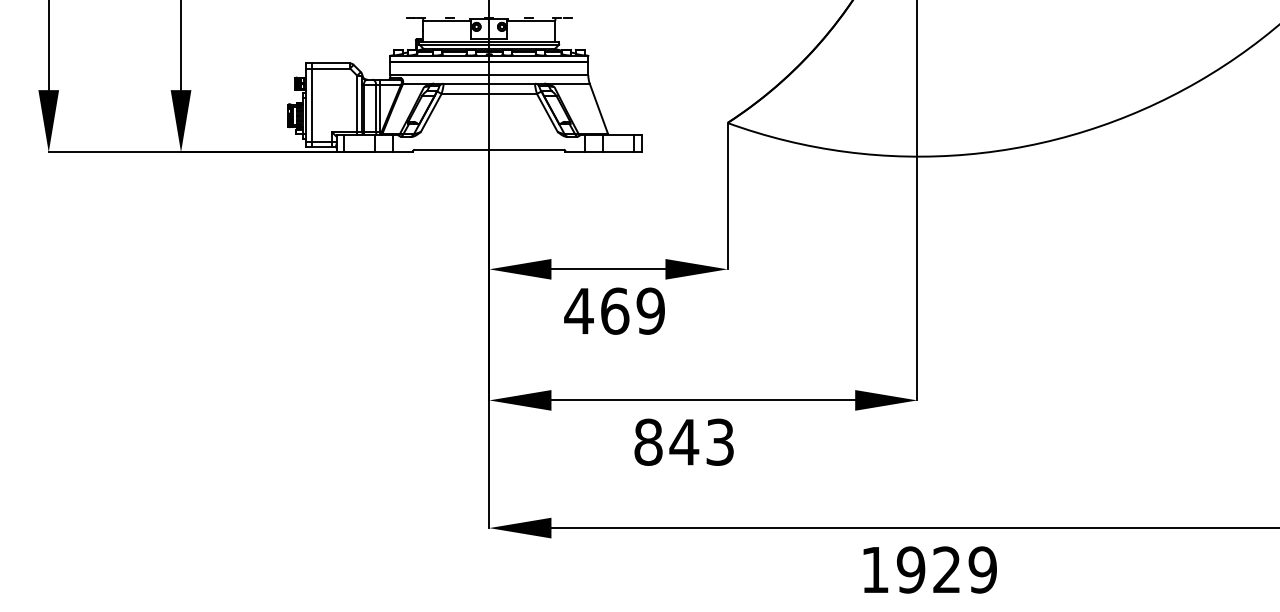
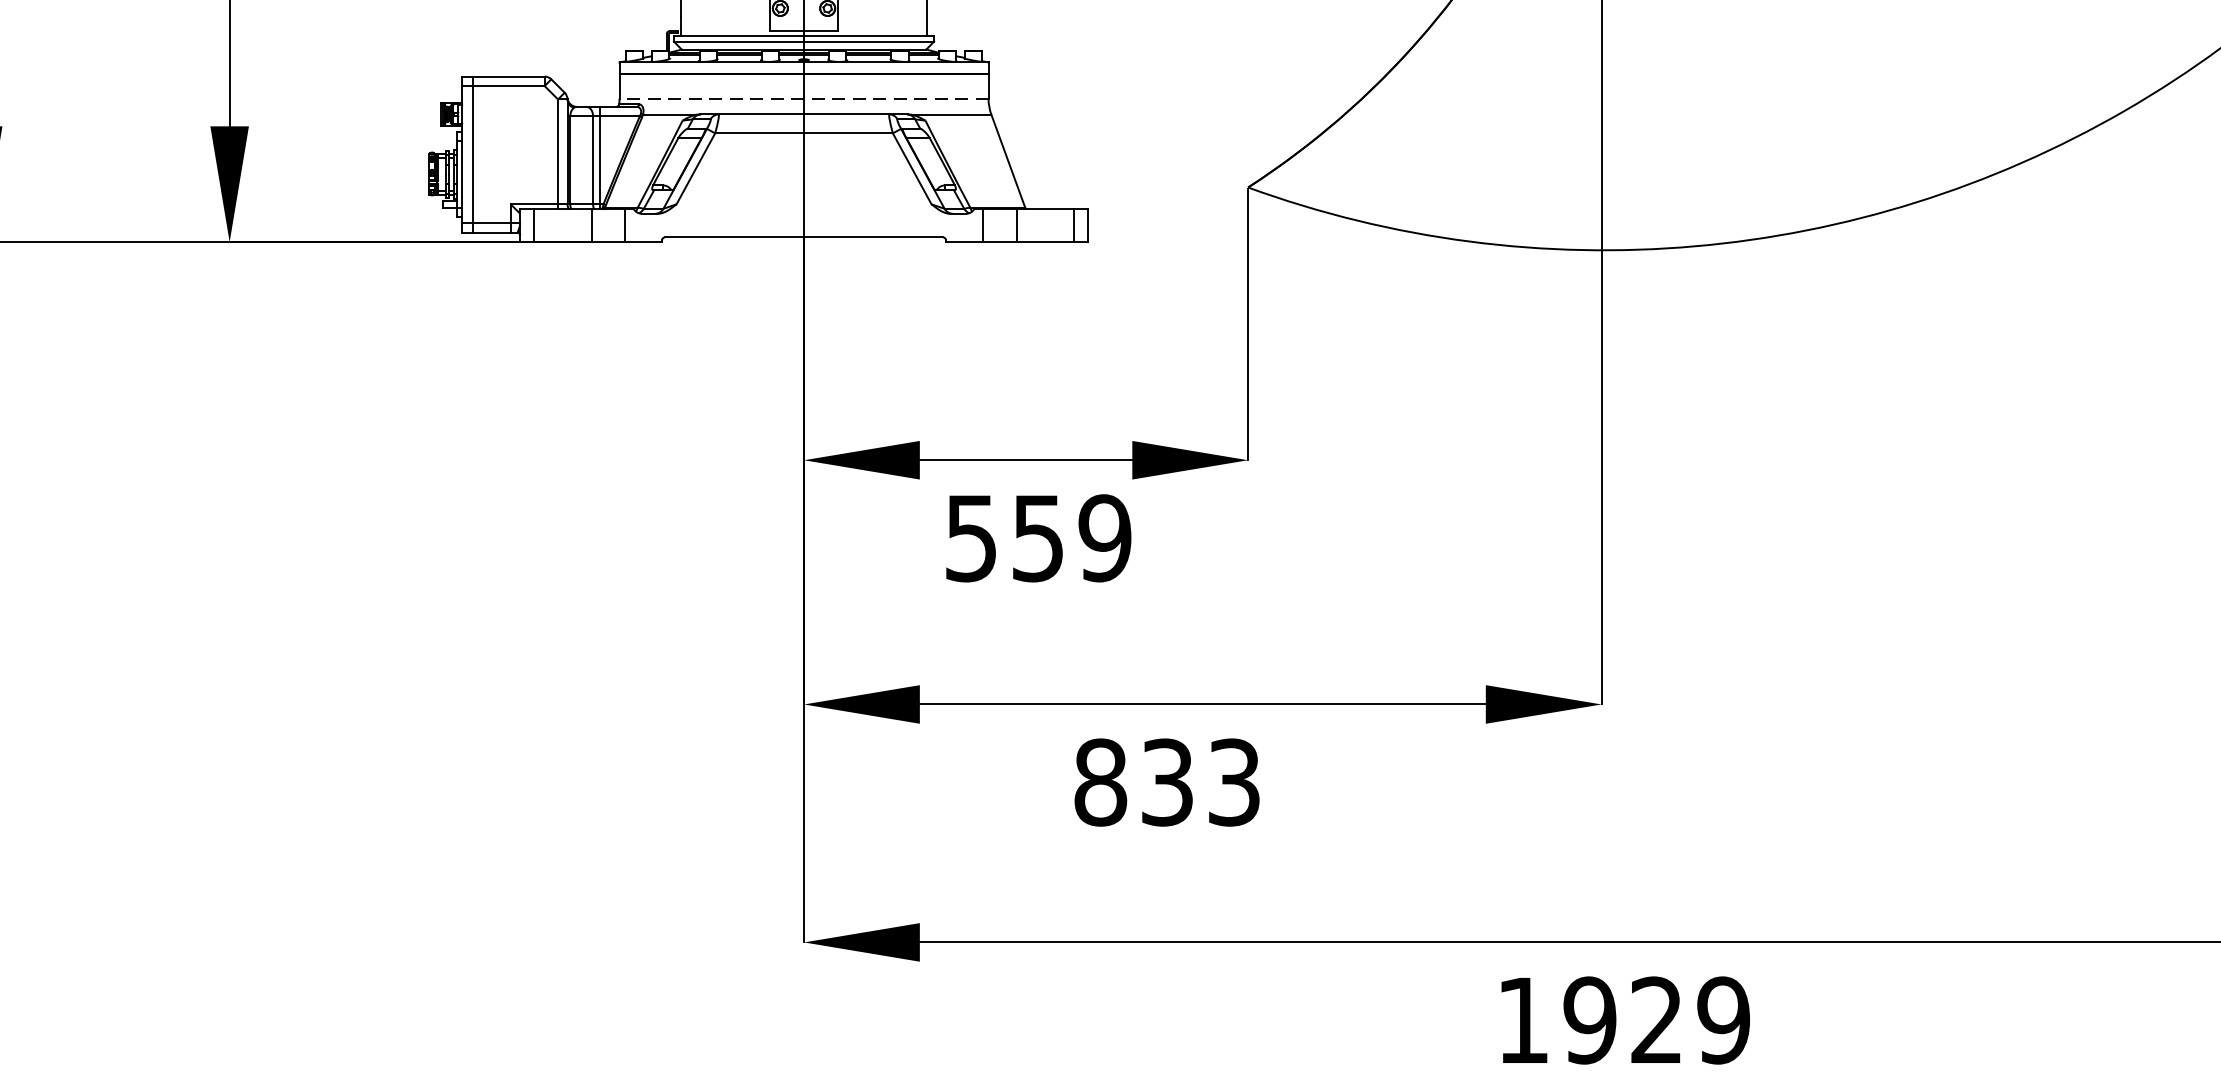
line: (488, 75) -> (802, 99), solid -> dashed
text: (596, 310) -> (1003, 536), 469 -> 559
text: (684, 441) -> (1167, 781), 843 -> 833

